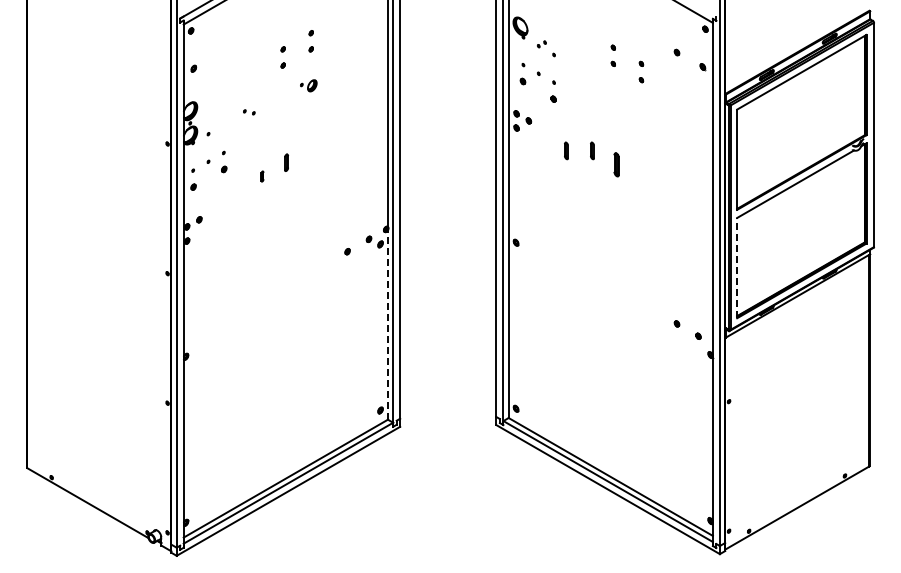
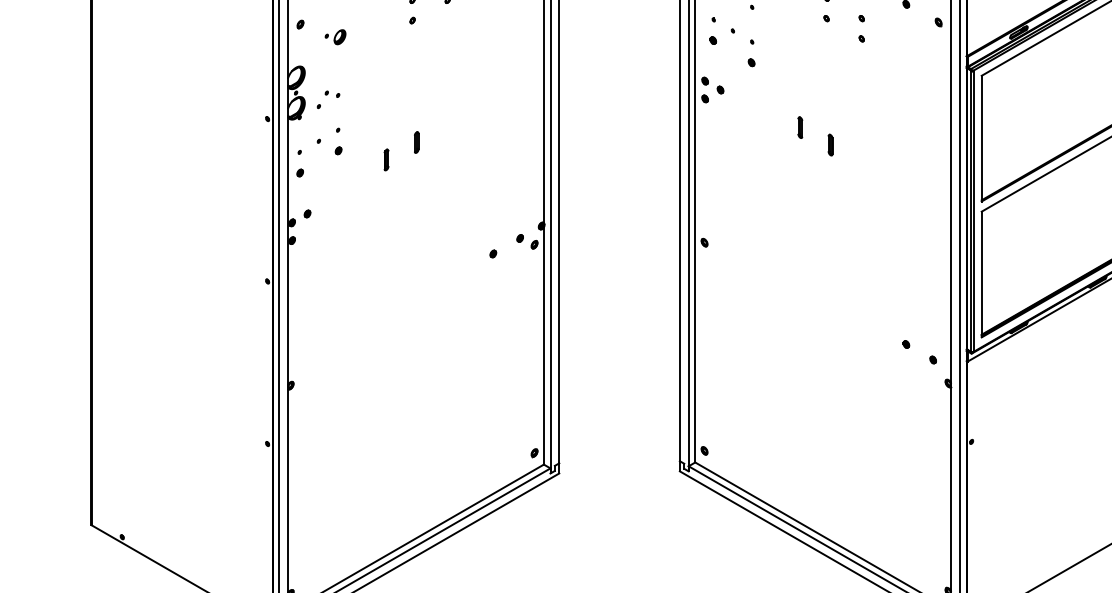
part: (308, 85) -> (335, 36), moved
part: (249, 112) -> (332, 94), moved
part: (566, 150) -> (767, 127), removed
part: (616, 164) -> (830, 144), size x0.71
part: (262, 176) -> (386, 159), size x1.67
line: (737, 267) -> (982, 273), dashed -> solid
line: (387, 325) -> (543, 346), dashed -> solid

